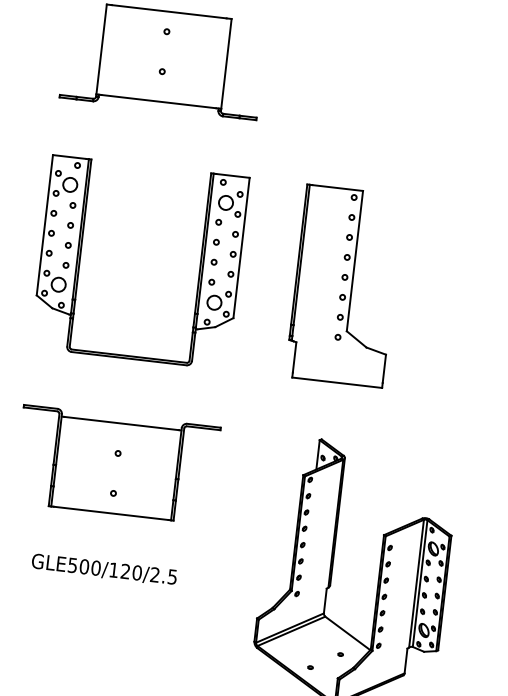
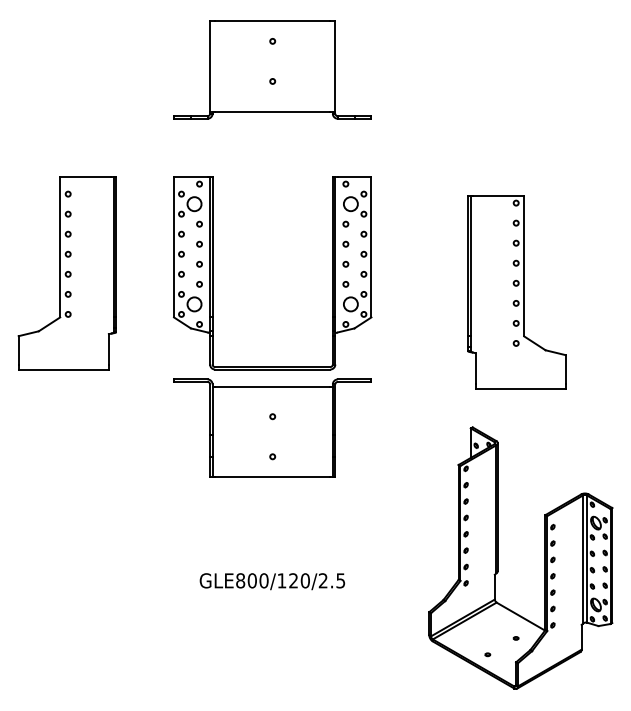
part: (344, 286) -> (516, 292), moved
part: (116, 464) -> (272, 427), moved
text: (72, 565) -> (240, 580), GLE500/120/2.5 -> GLE800/120/2.5

